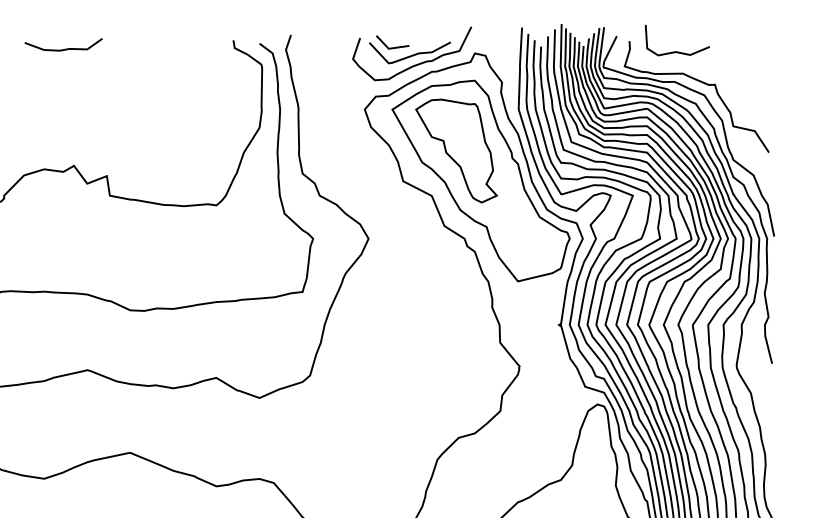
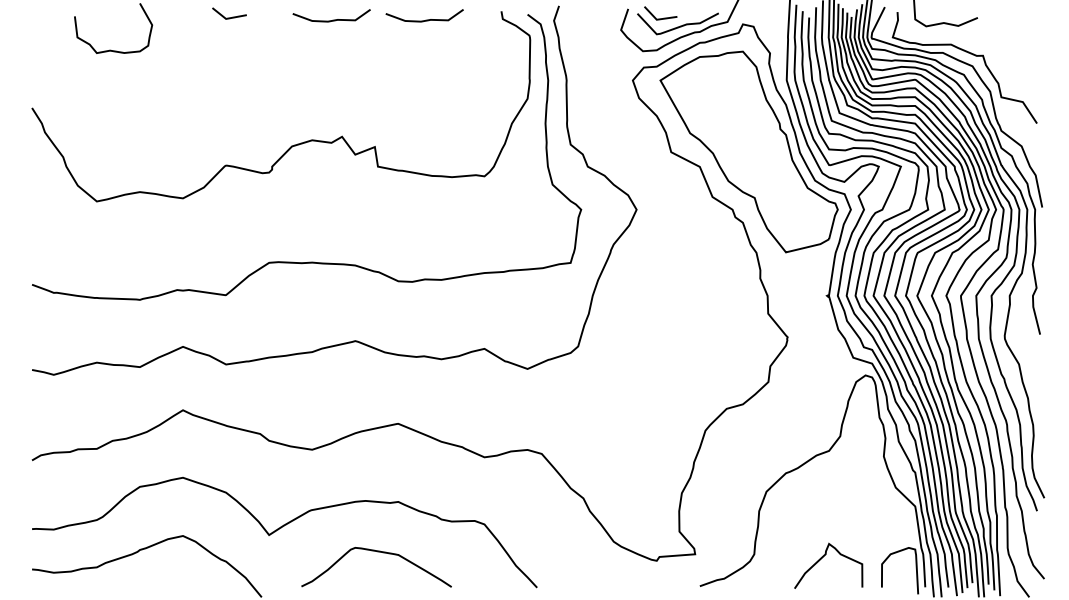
curve: (157, 48) -> (425, 19), added
part: (456, 150) -> (724, 121), removed

